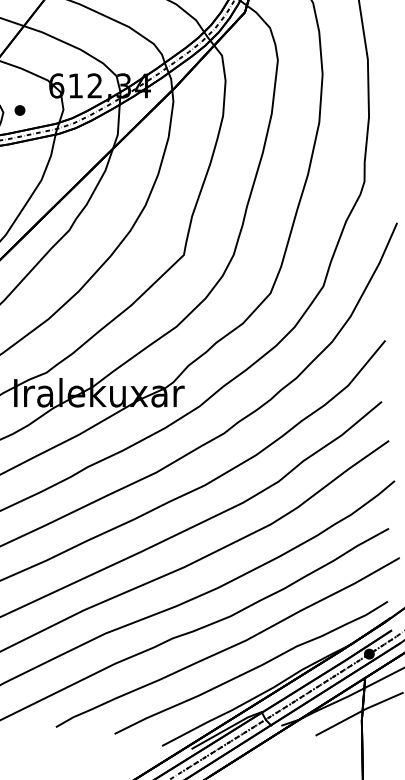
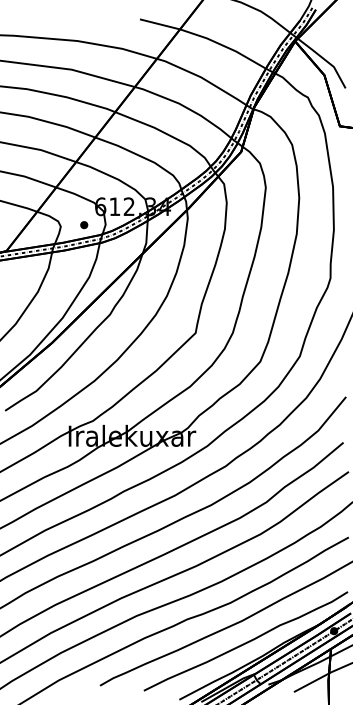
part: (20, 111) -> (84, 225), moved

